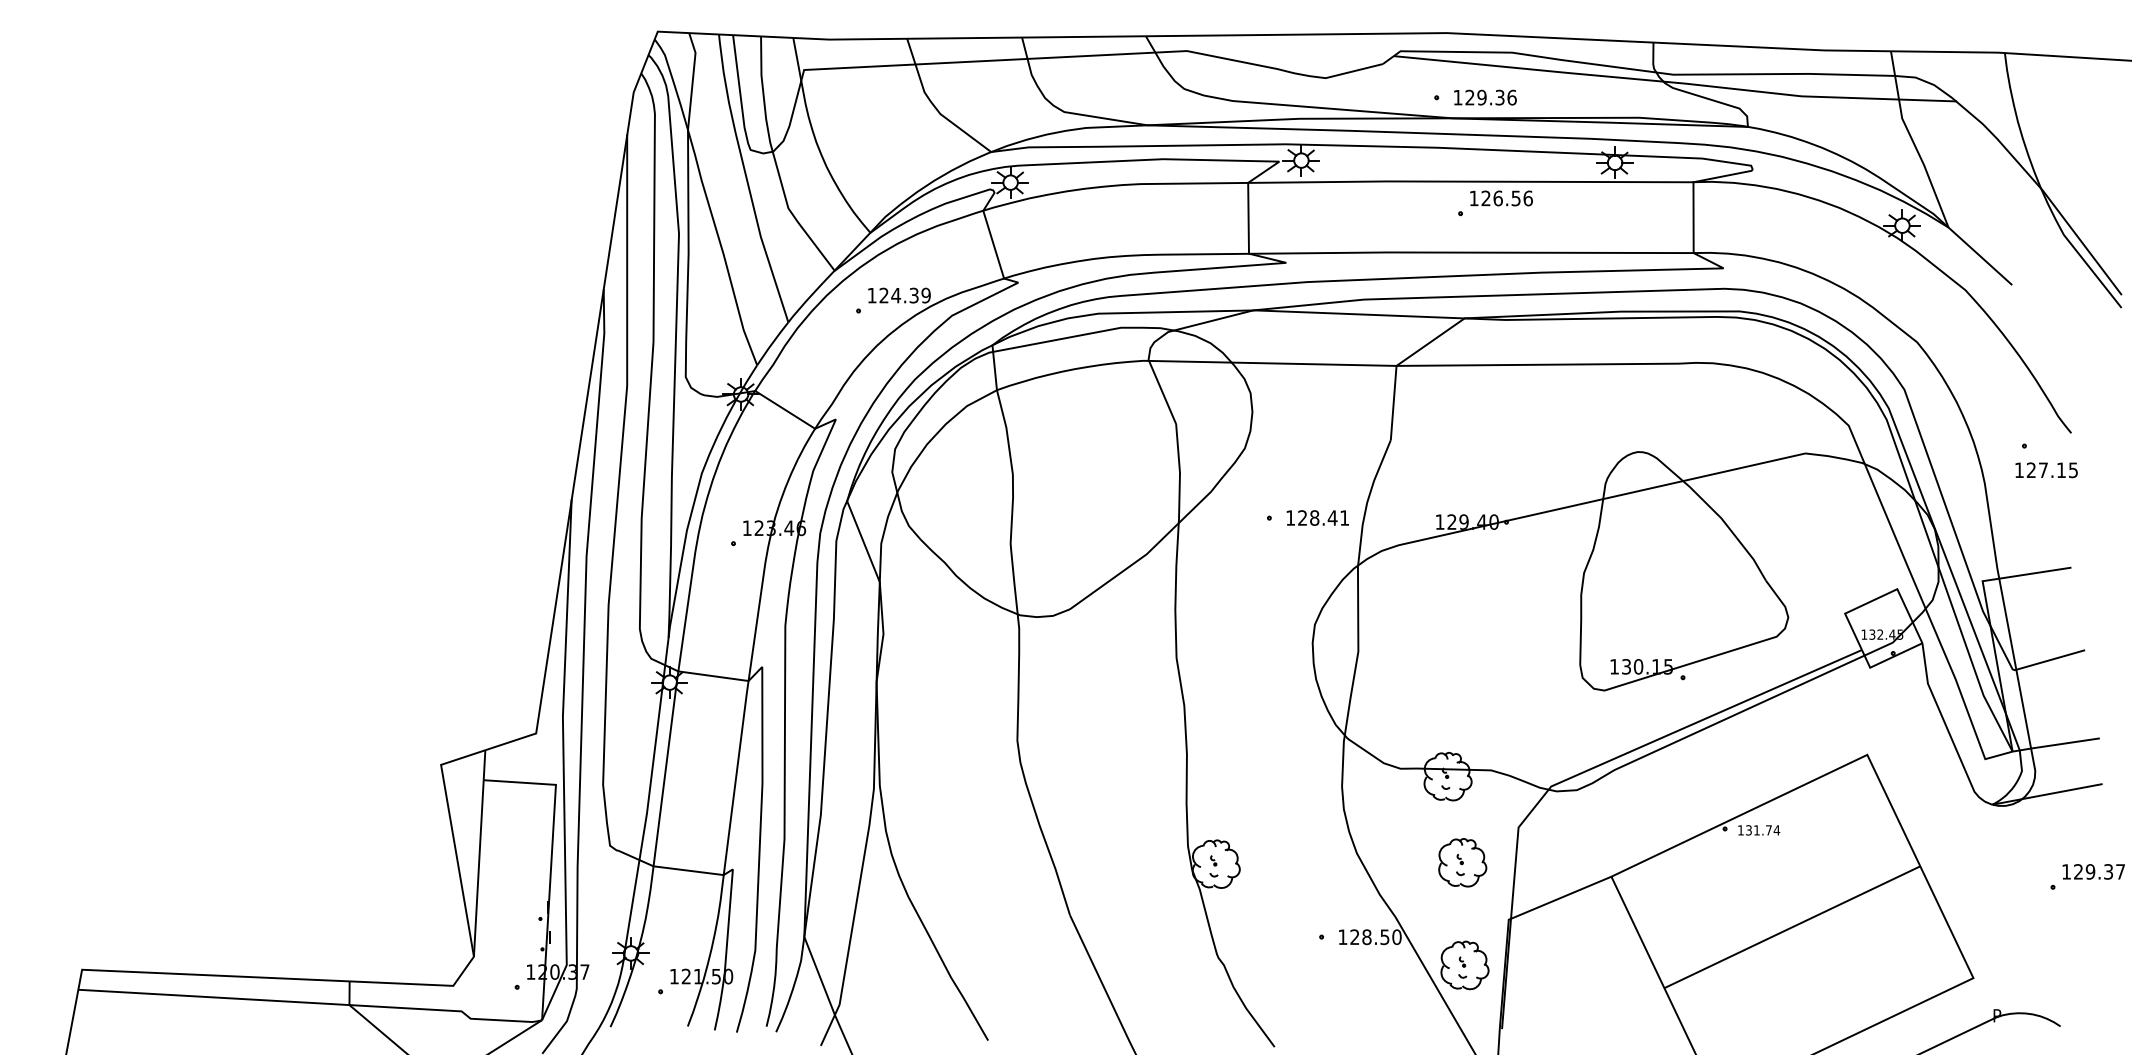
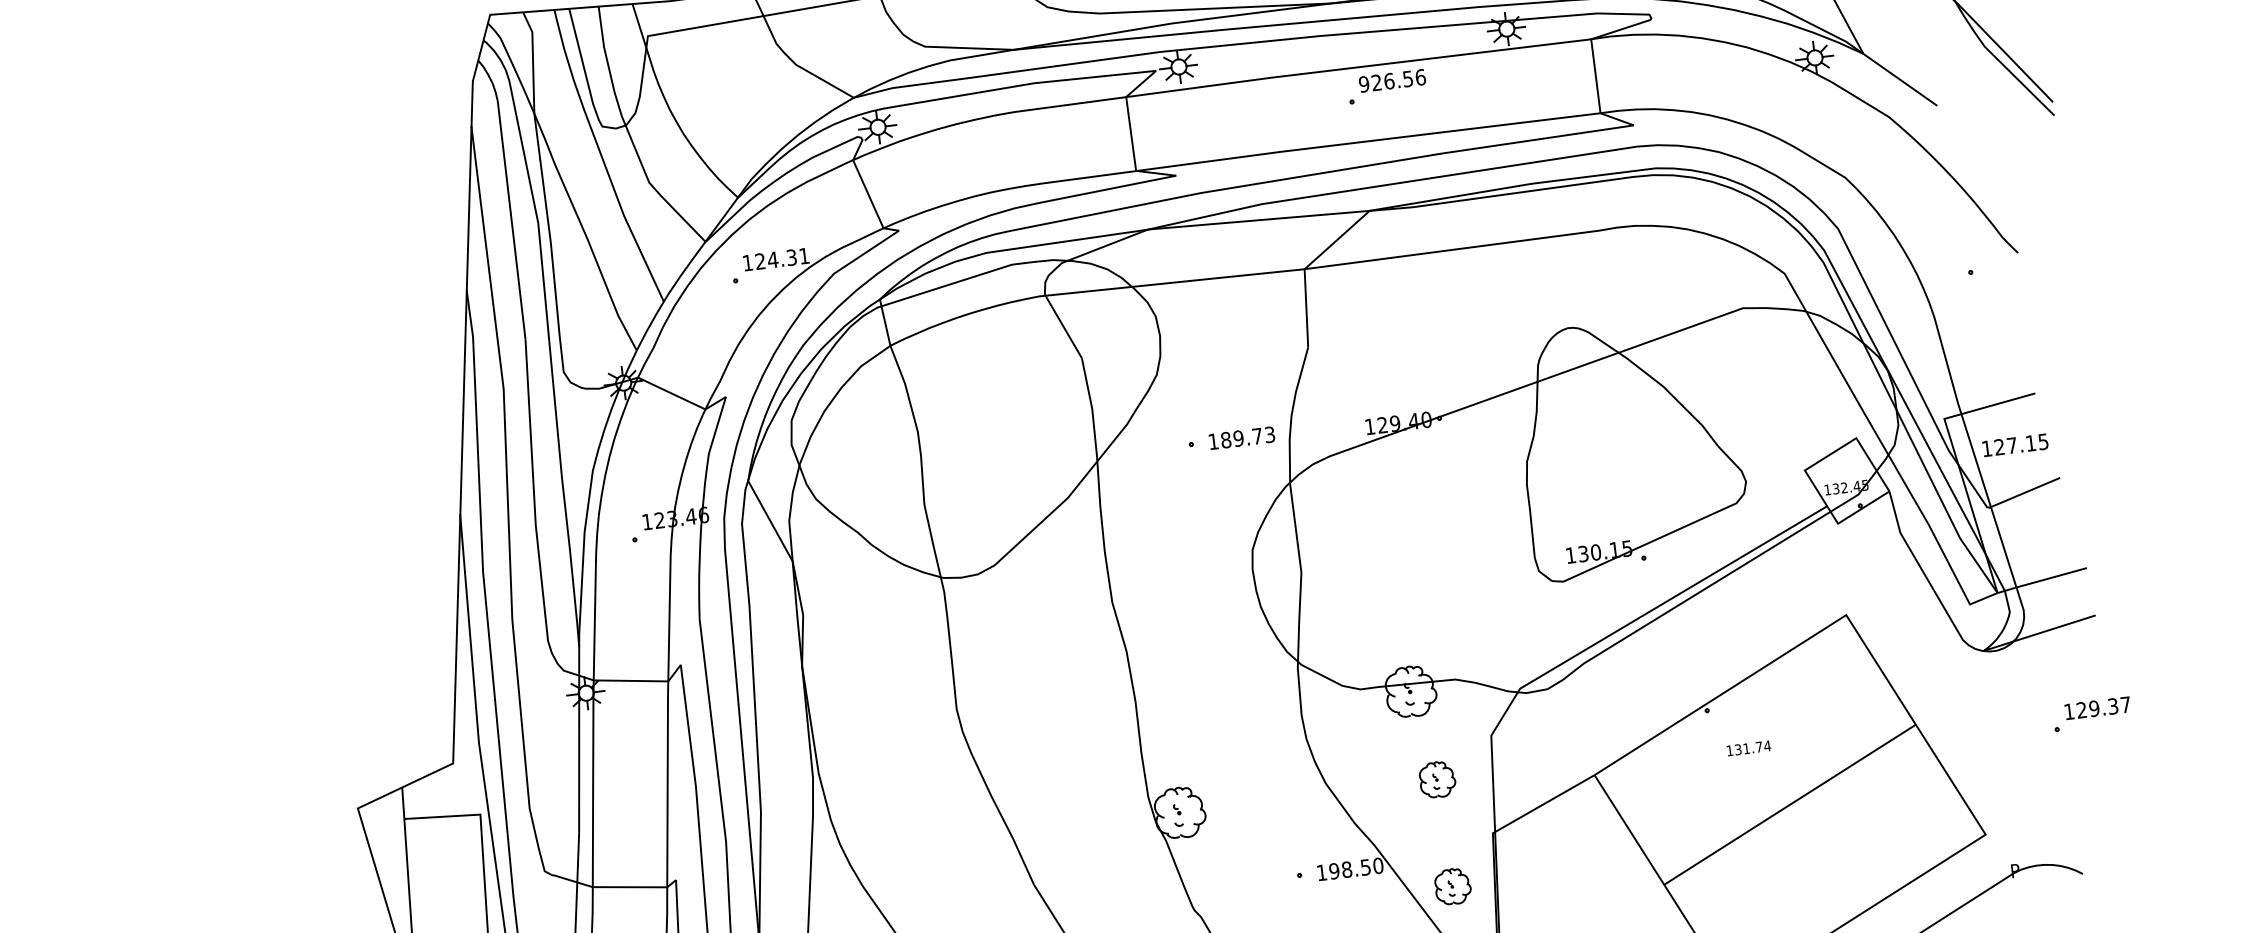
text: (1473, 198) -> (1363, 84), 126.56 -> 926.56
text: (925, 295) -> (803, 256), 124.39 -> 124.31
text: (2046, 470) -> (2015, 445), moved
text: (1323, 517) -> (1247, 436), 128.41 -> 189.73
text: (1759, 830) -> (1749, 748), moved
part: (1462, 862) -> (1437, 779), size x0.7
text: (1354, 937) -> (1334, 871), 128.50 -> 198.50
part: (1464, 965) -> (1452, 886), size x0.7

